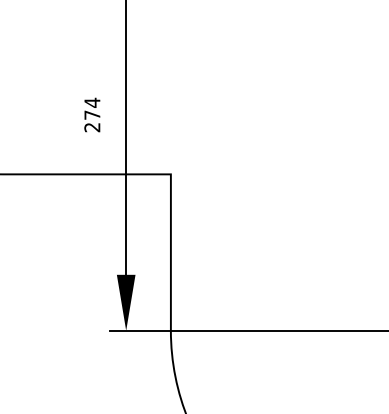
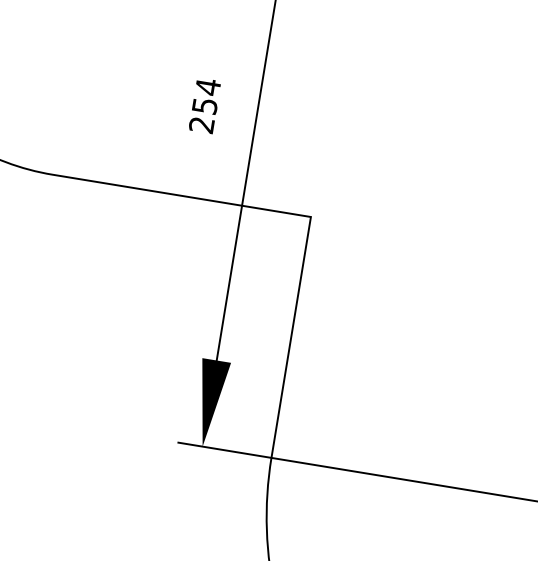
text: (92, 114) -> (205, 105), 274 -> 254

